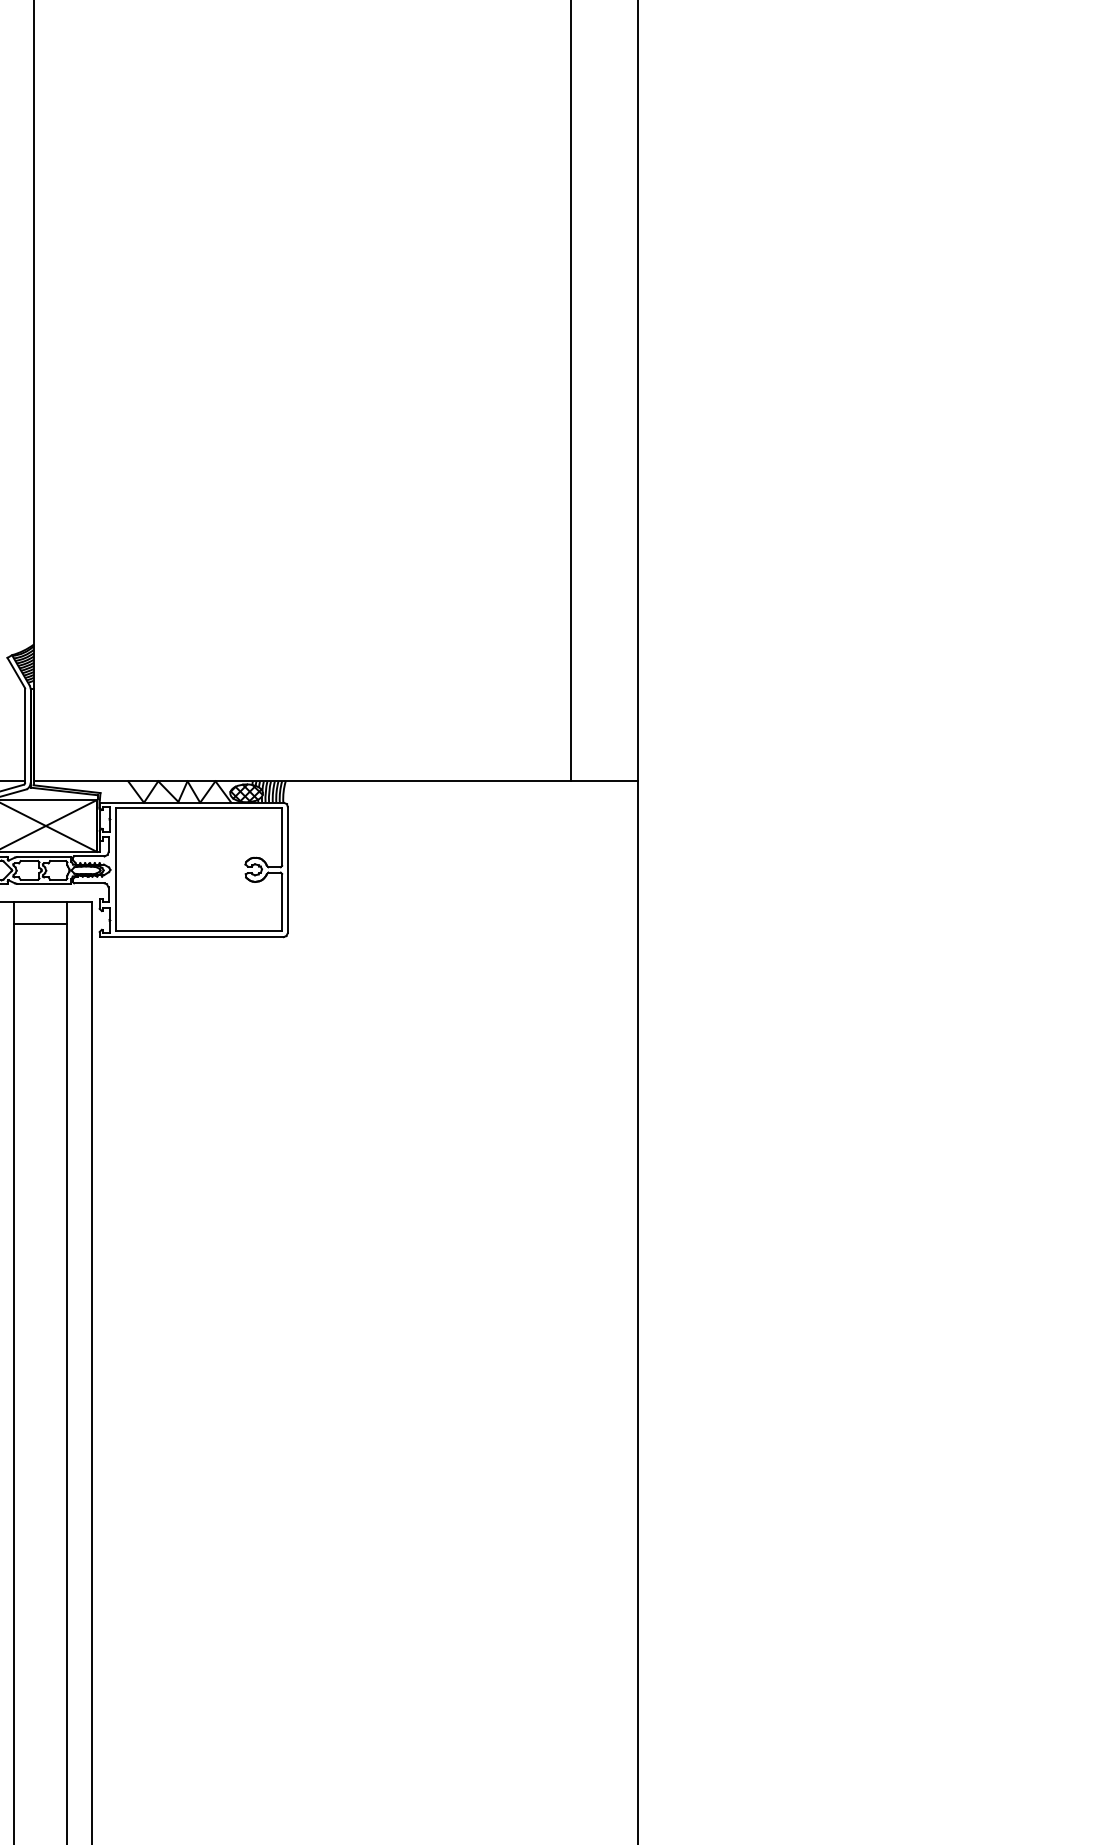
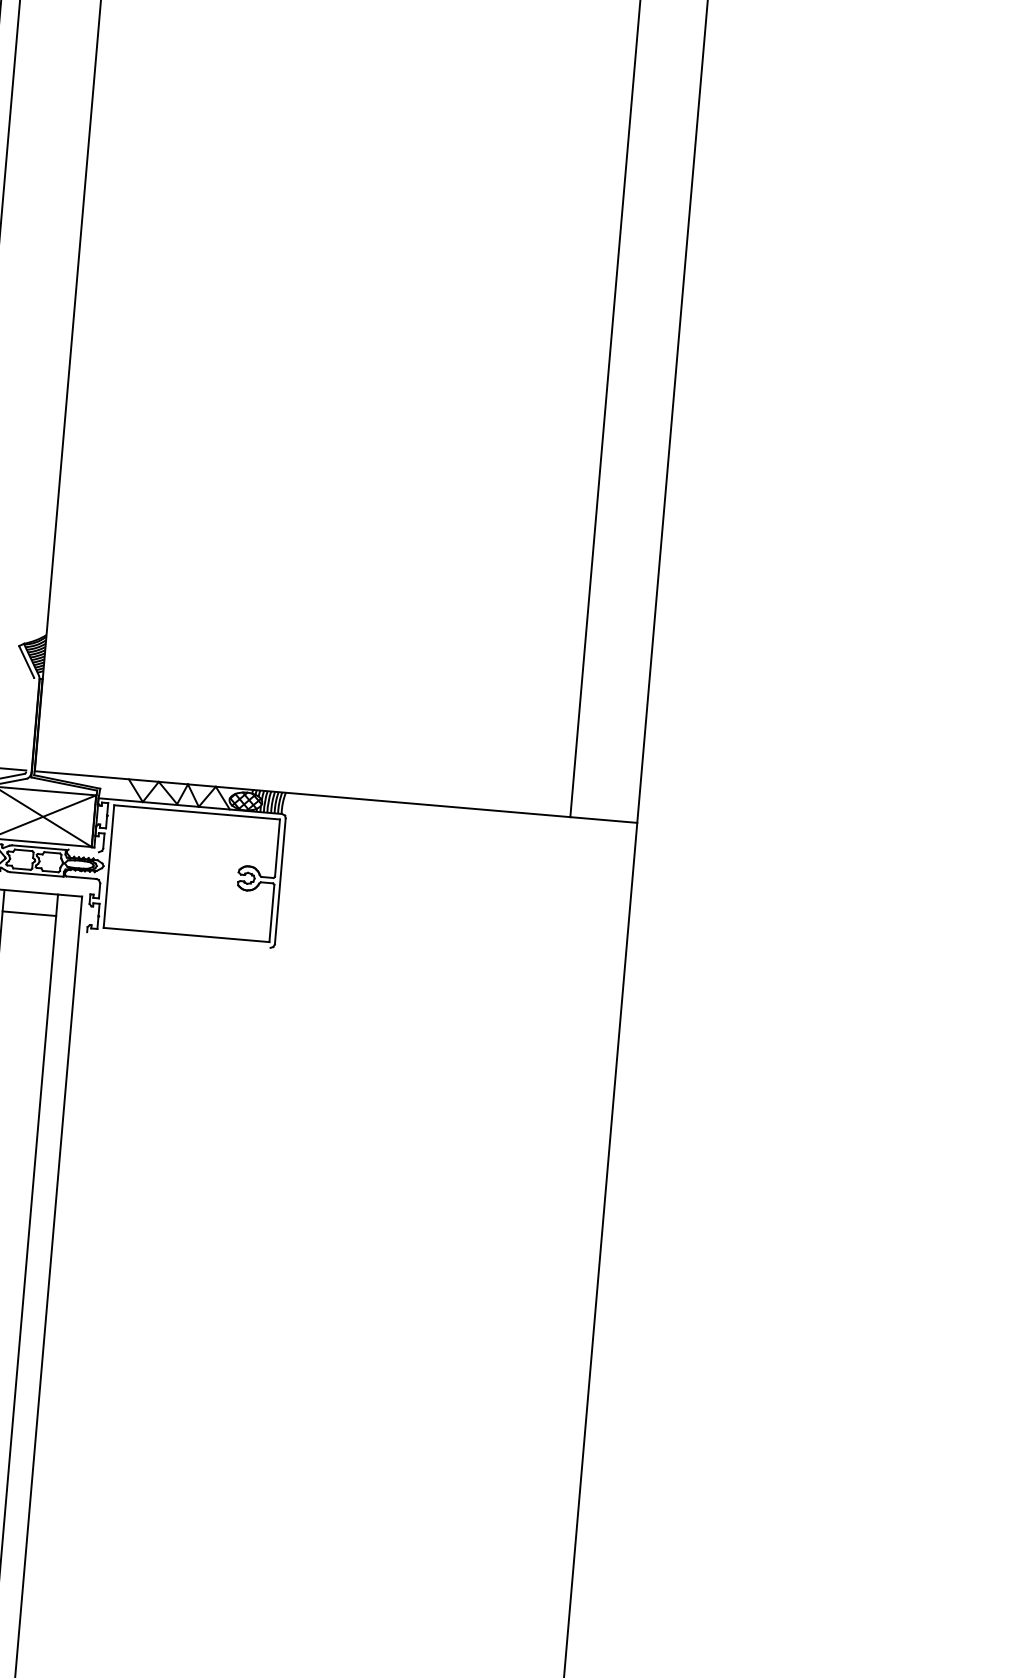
line: (25, 735) -> (30, 724), removed
line: (89, 856) -> (83, 850), removed
line: (191, 937) -> (178, 940), removed

